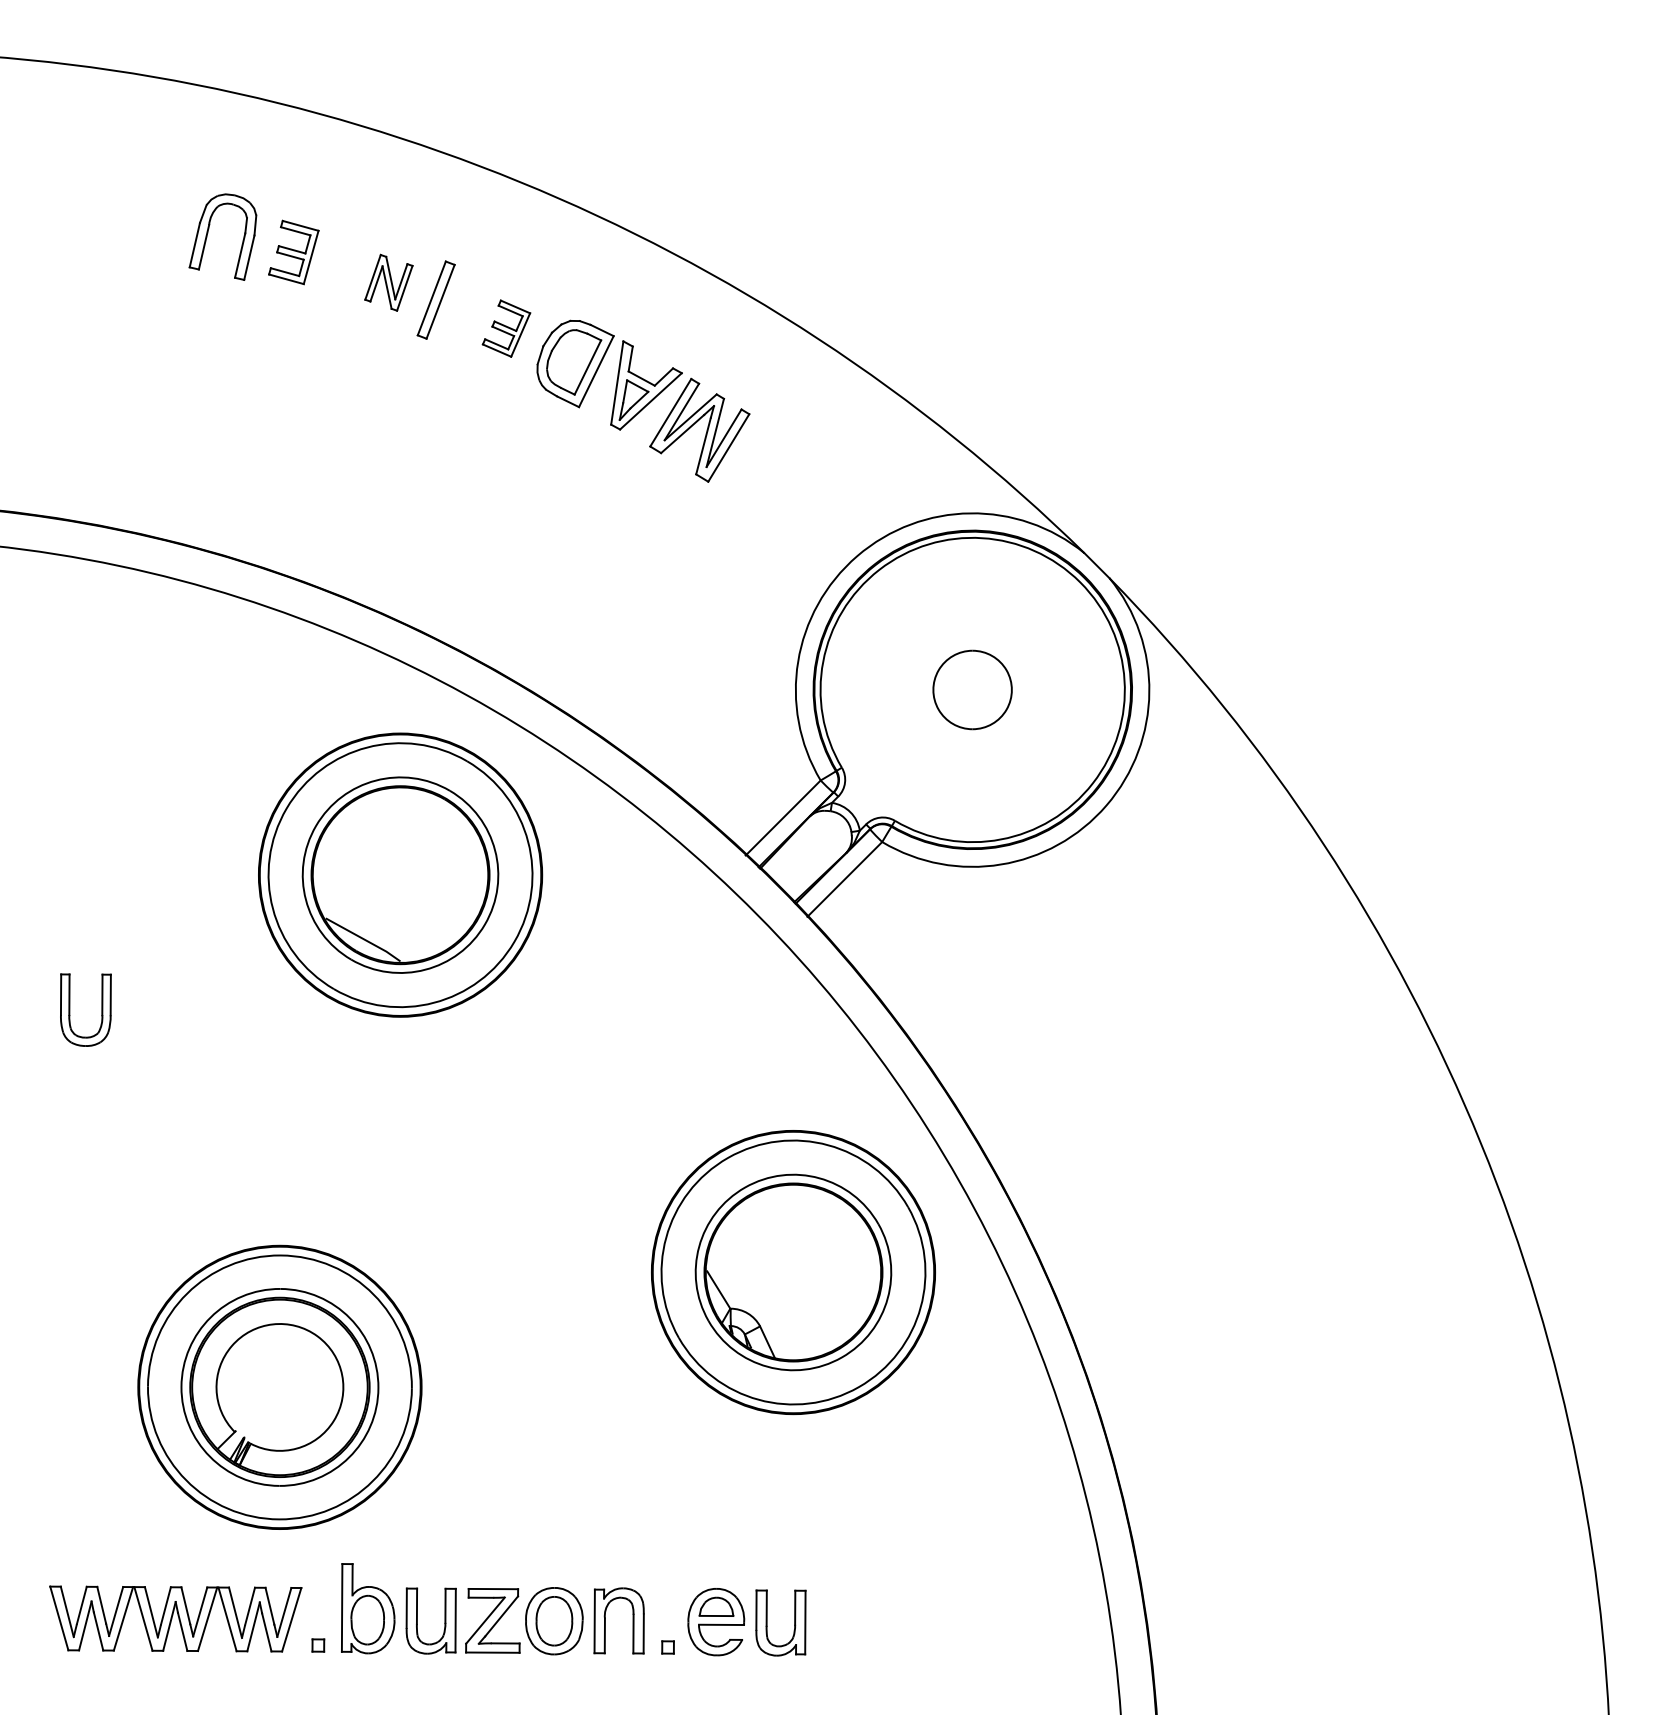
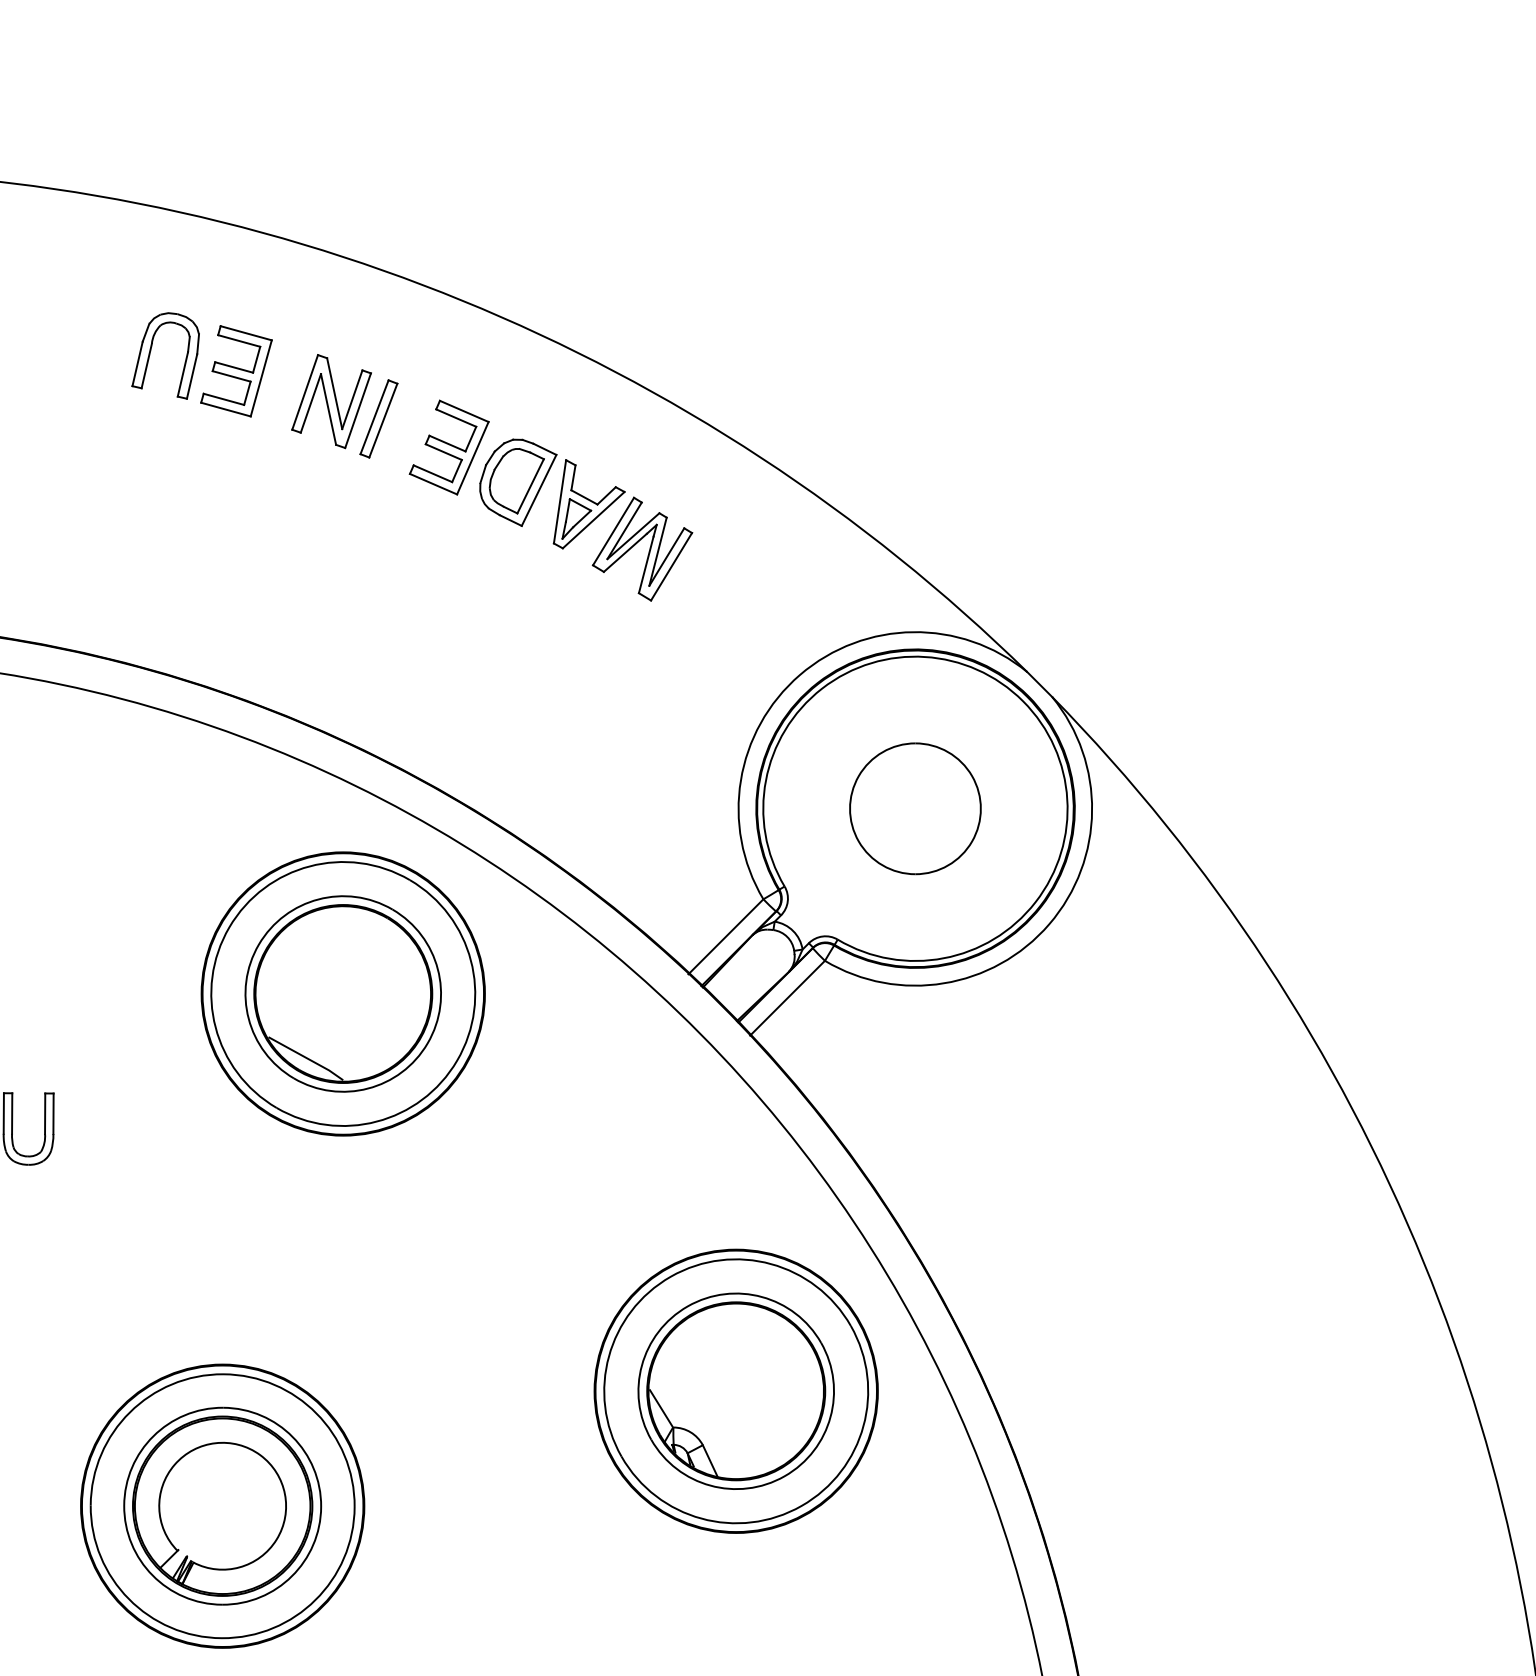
part: (293, 252) -> (236, 371), size x1.43
part: (388, 282) -> (331, 401), size x1.67
part: (506, 328) -> (449, 447), size x1.67
part: (972, 689) -> (915, 808), size x1.67

